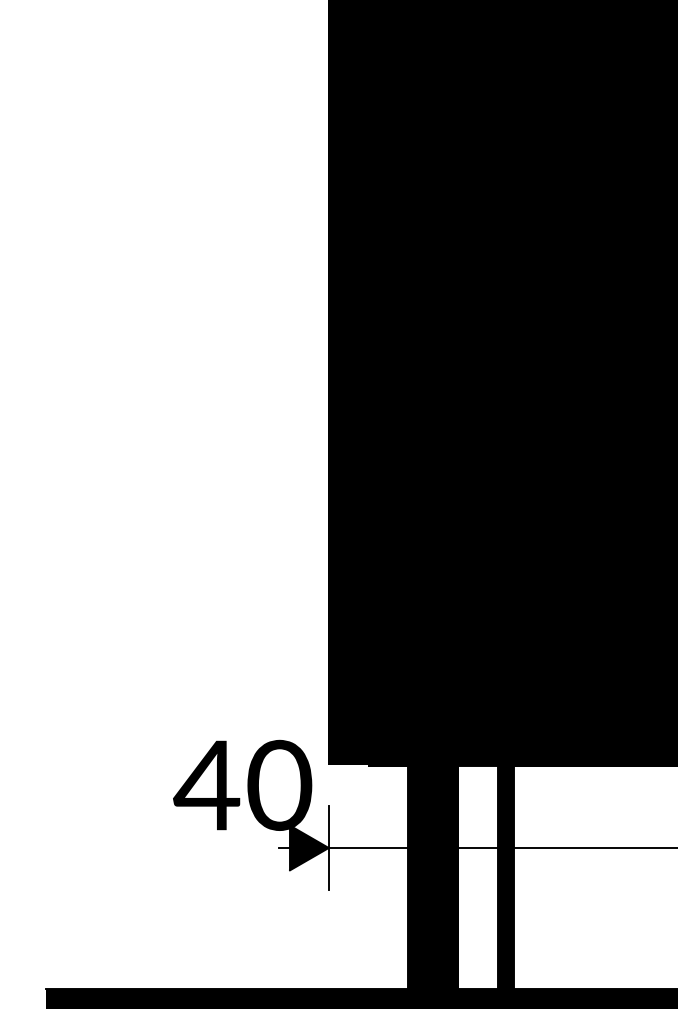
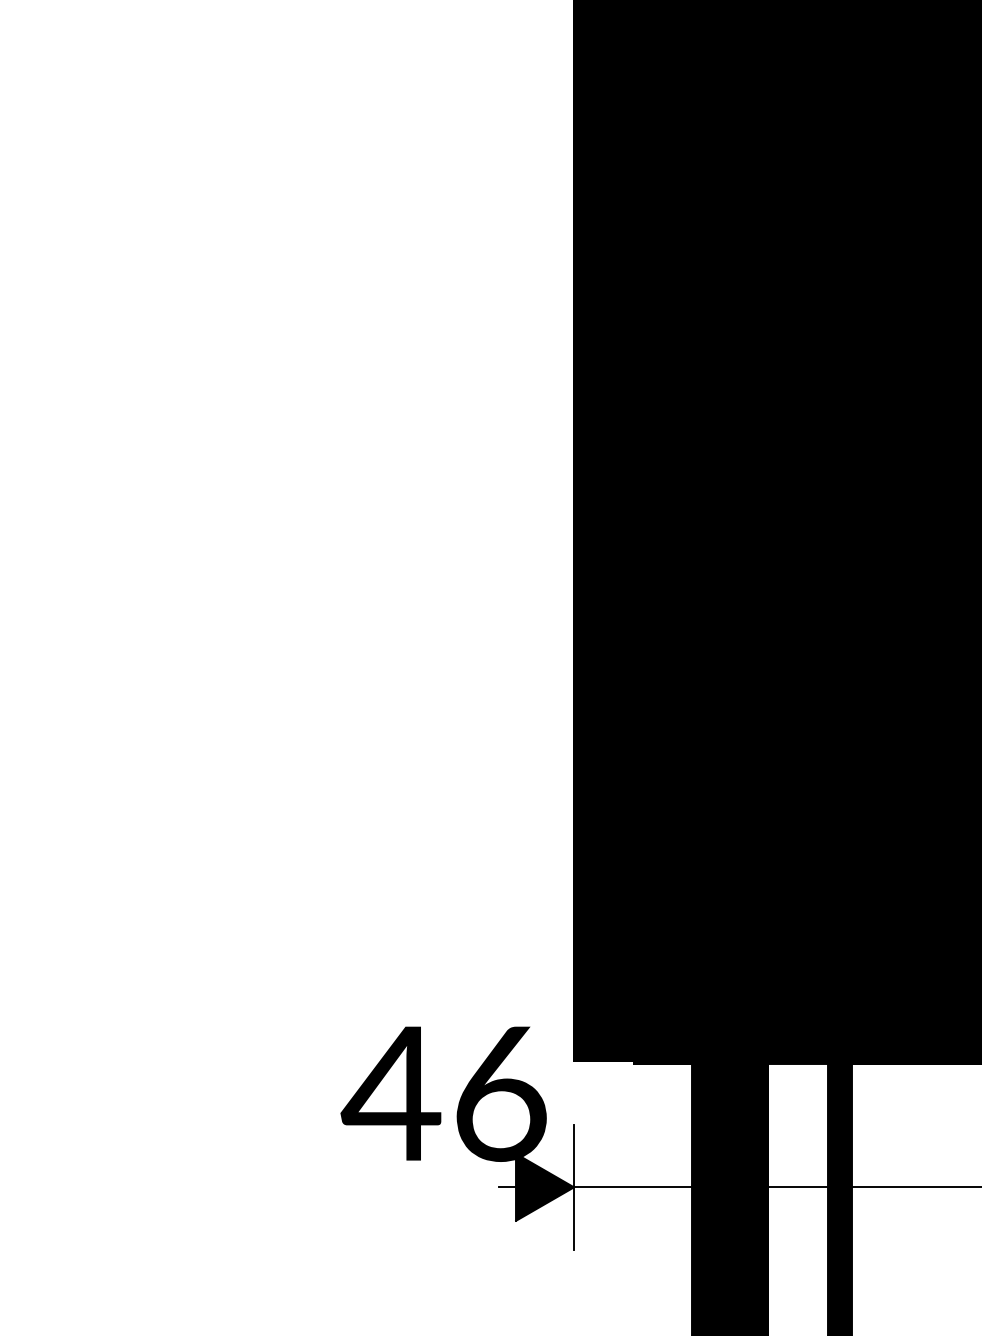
text: (279, 784) -> (500, 1092), 40 -> 46

